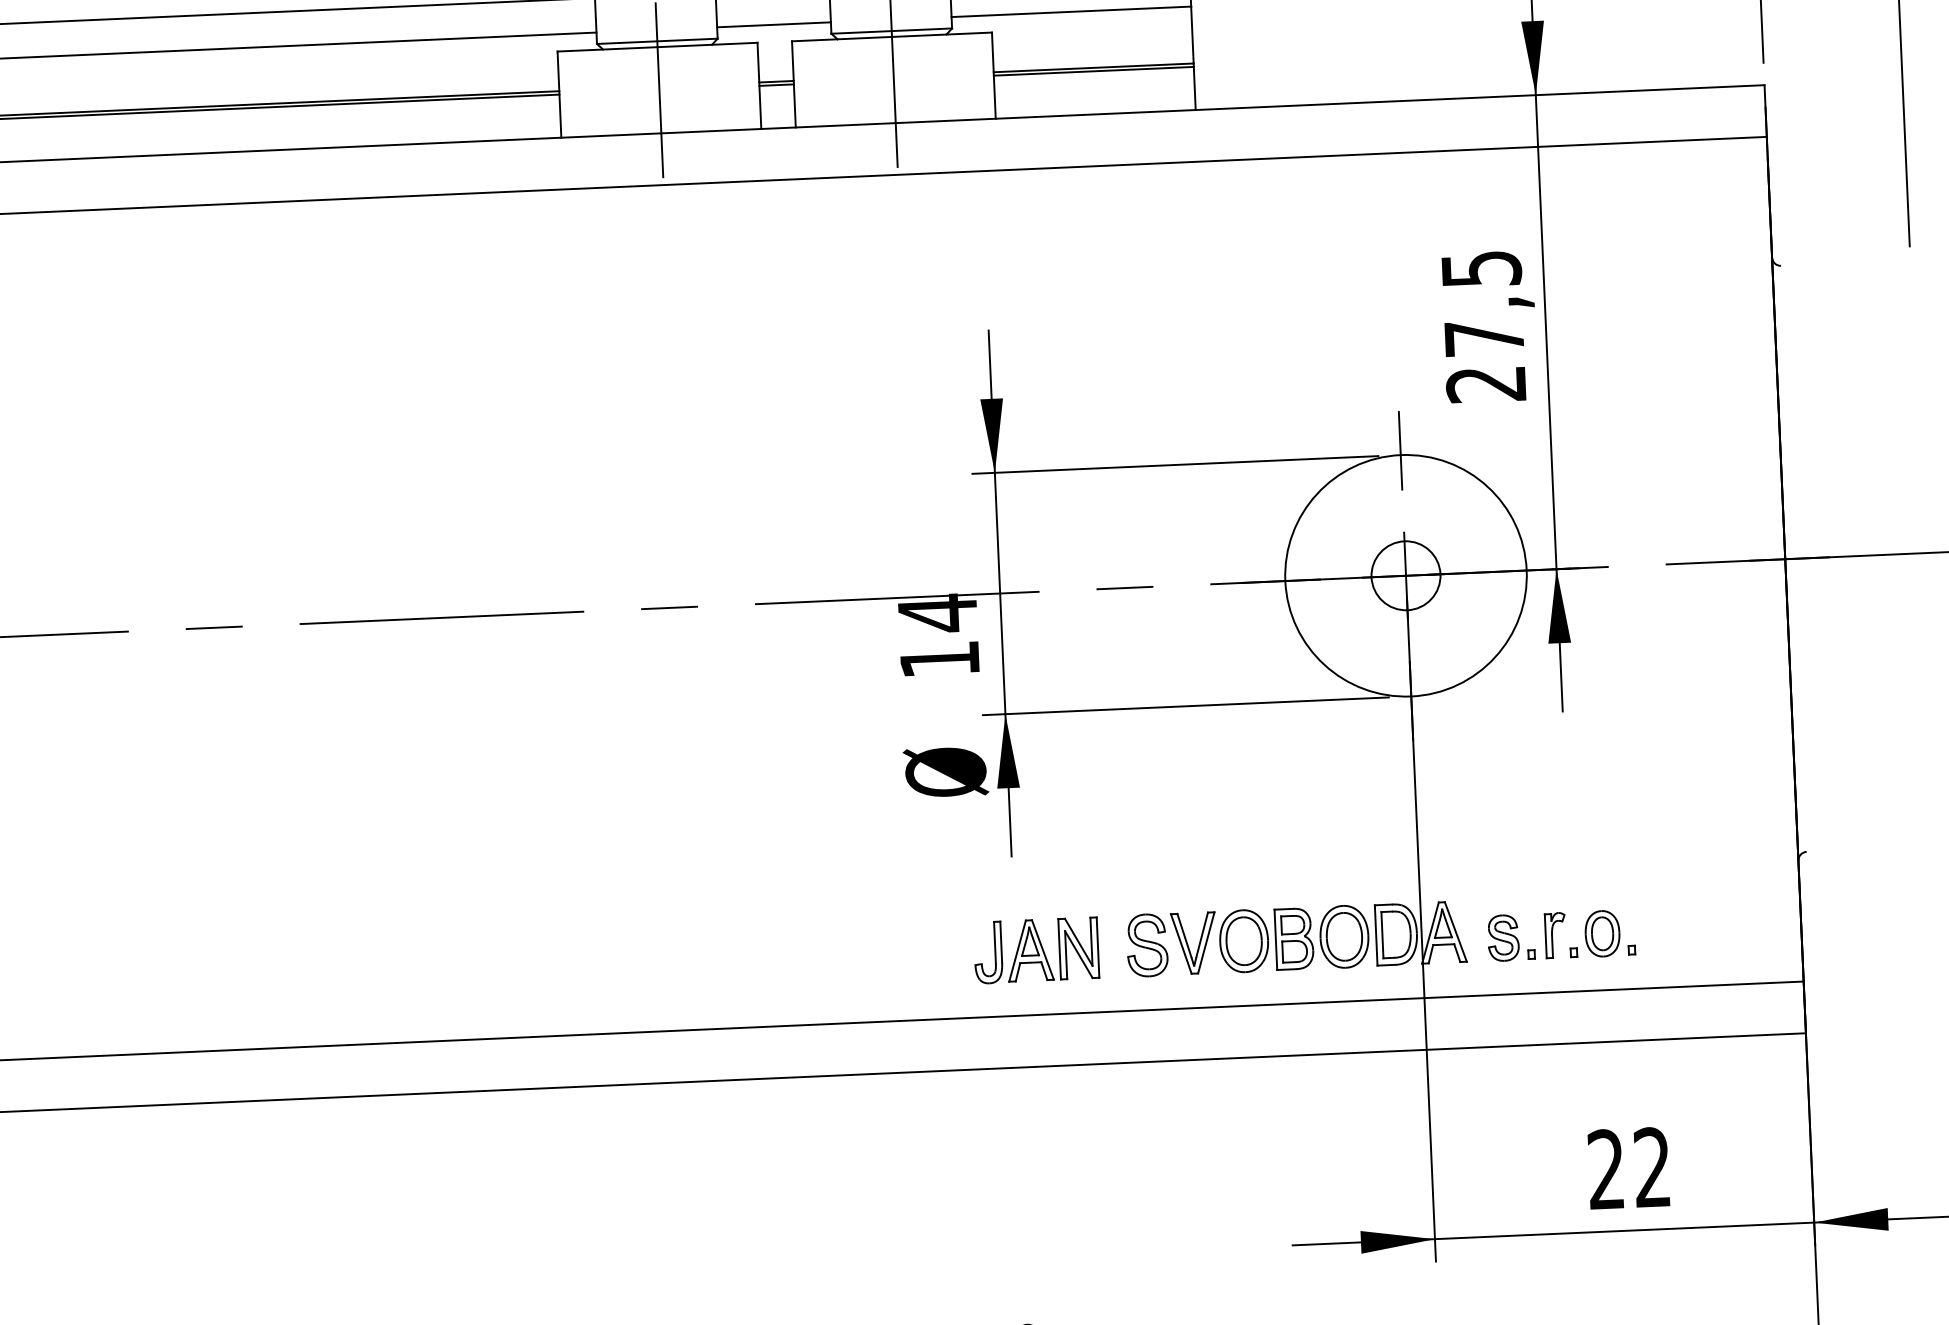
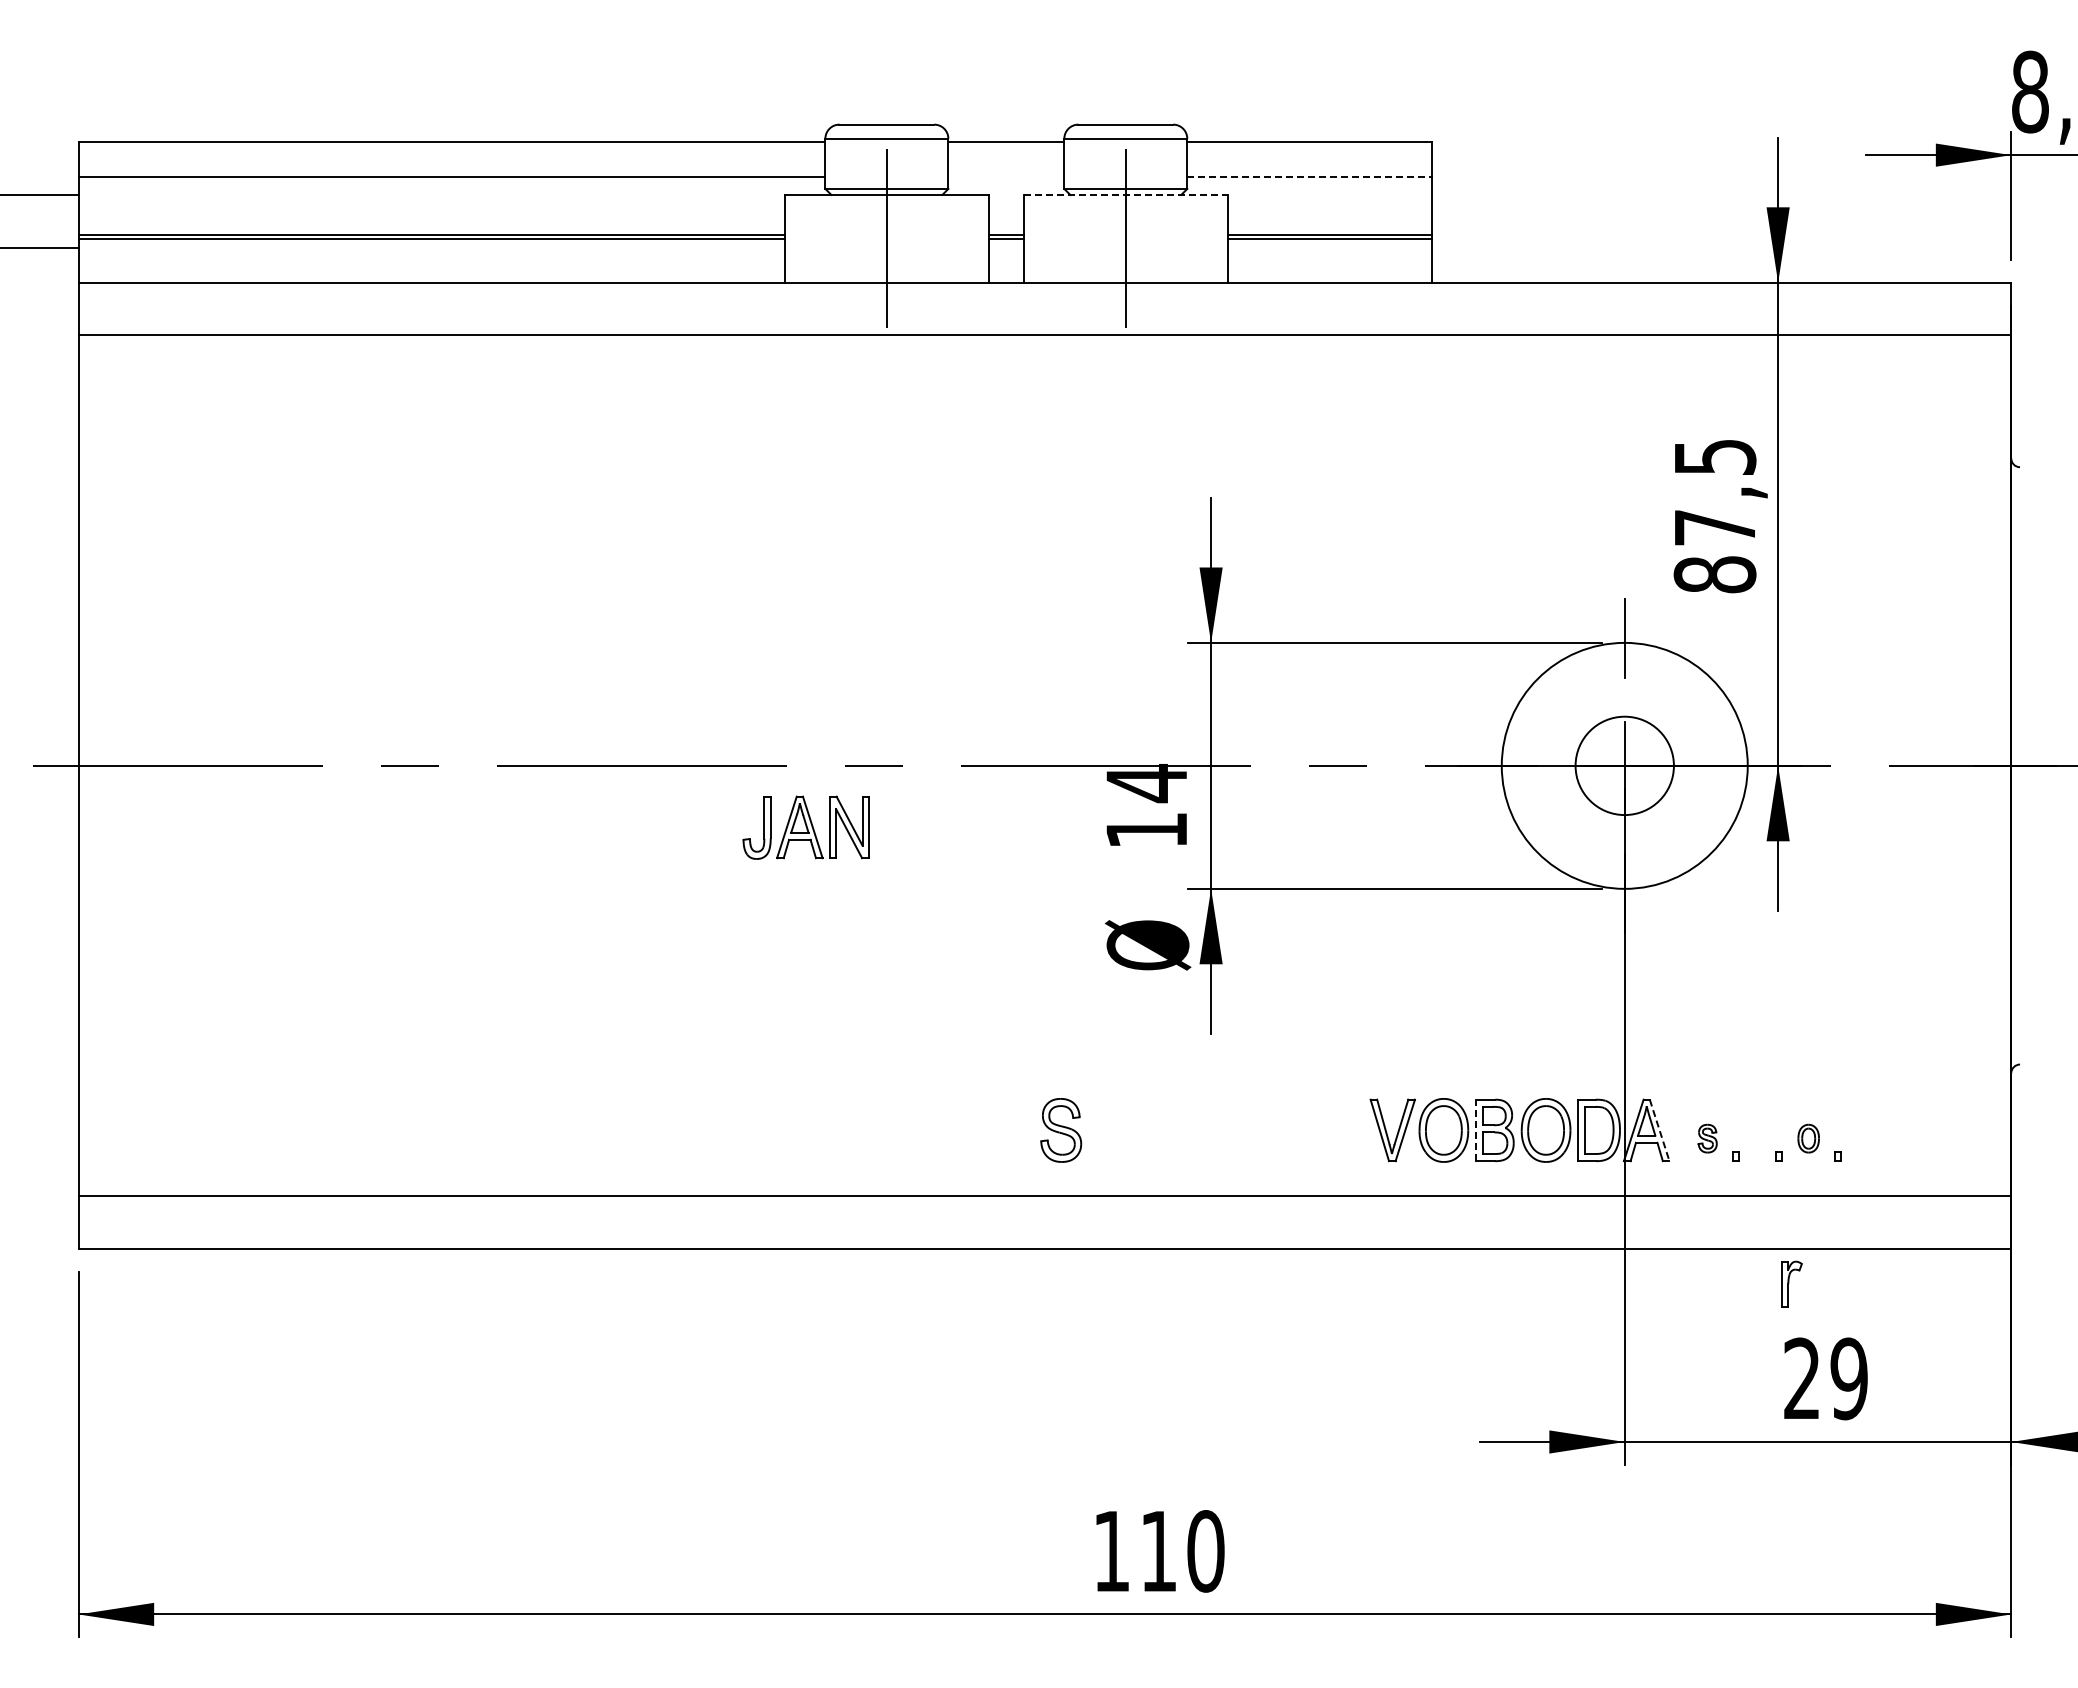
line: (1071, 11) -> (1309, 177), solid -> dashed
line: (774, 24) -> (1006, 177), removed
line: (891, 36) -> (1125, 194), solid -> dashed
text: (1485, 384) -> (1714, 574), 27,5 -> 87,5
circle: (1405, 575) -> (1624, 765), size x1.4
line: (1455, 932) -> (1659, 1130), solid -> dashed
part: (1602, 933) -> (1808, 1138), size x0.6
part: (1555, 934) -> (1791, 1283), moved
part: (1503, 937) -> (1707, 1138), size x0.6
line: (1276, 939) -> (1476, 1130), solid -> dashed
part: (1147, 945) -> (1061, 1130), moved
part: (1035, 950) -> (805, 827), moved
text: (1651, 1167) -> (1848, 1378), 22 -> 29

